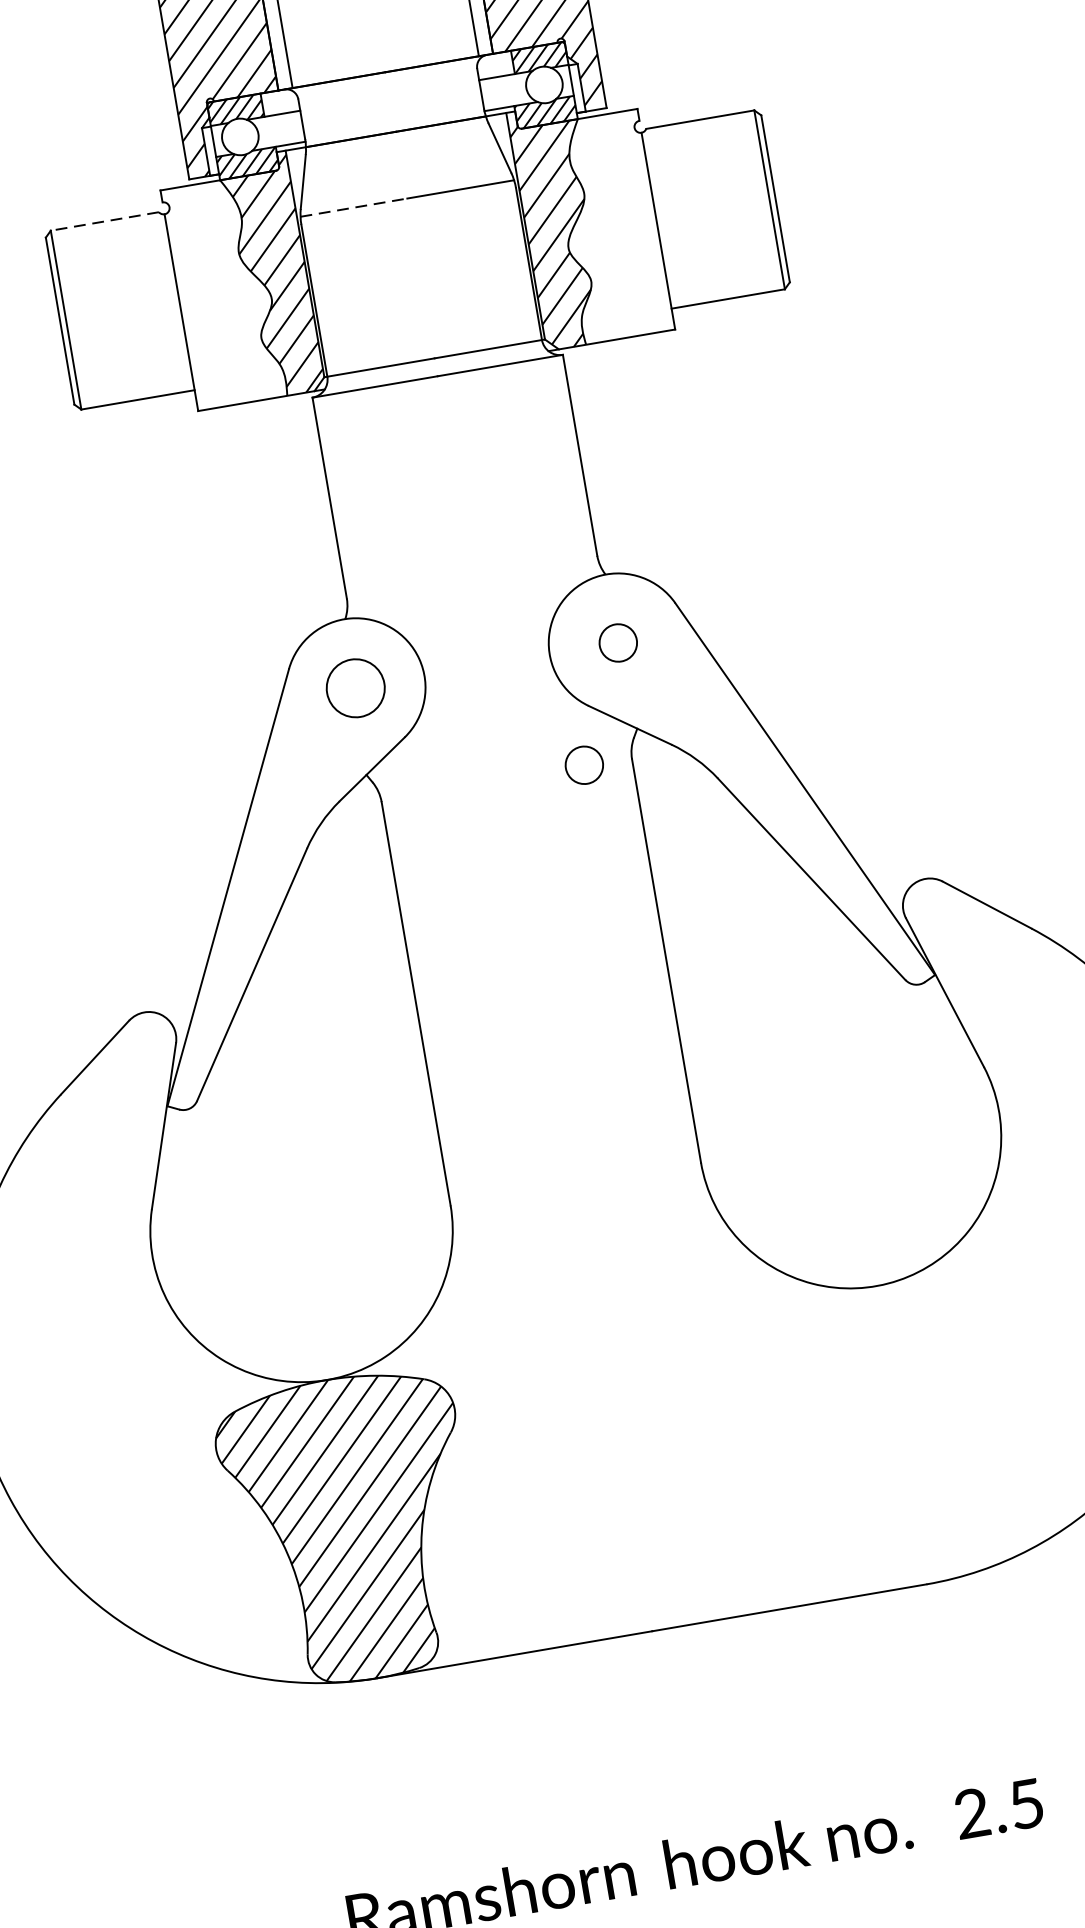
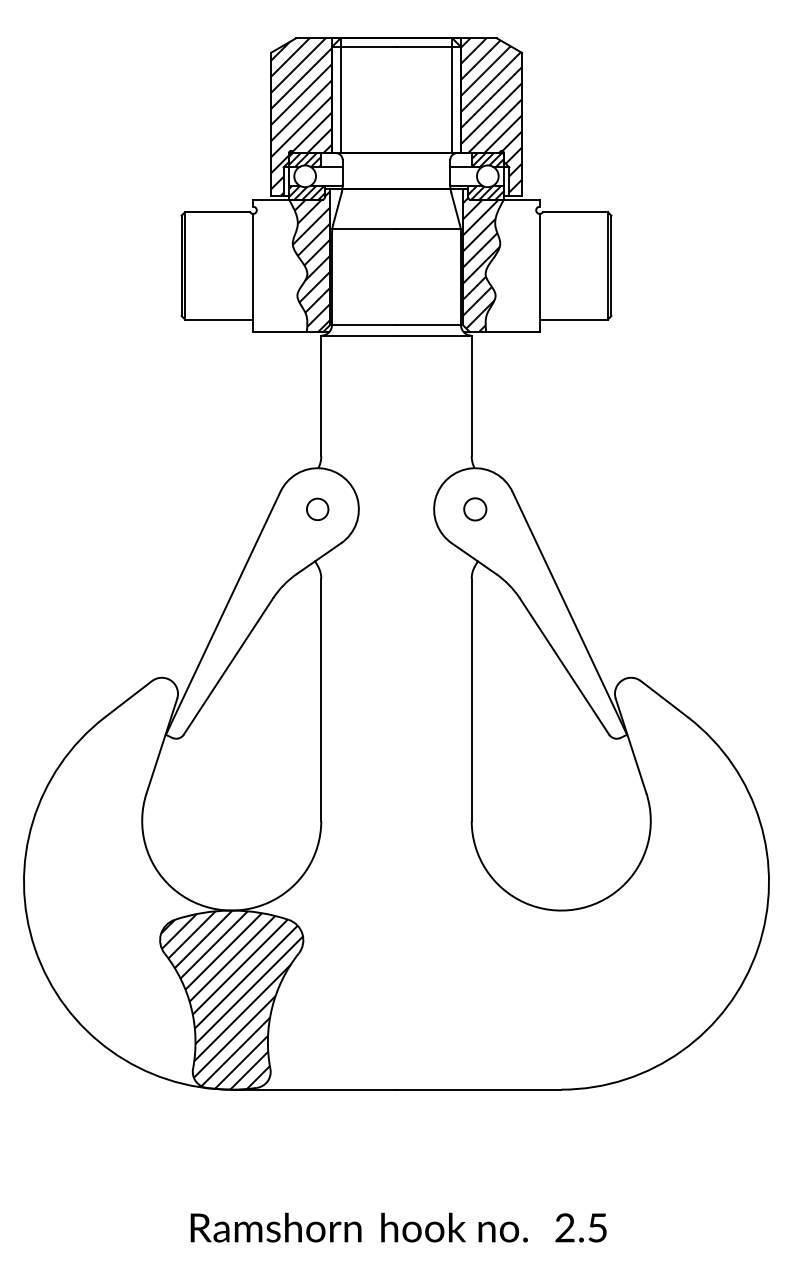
line: (353, 206) -> (364, 228), dashed -> solid
line: (104, 222) -> (217, 212), dashed -> solid
circle: (355, 686) -> (317, 508), size x0.62
circle: (584, 765) -> (443, 577), removed

